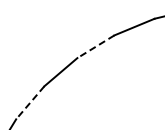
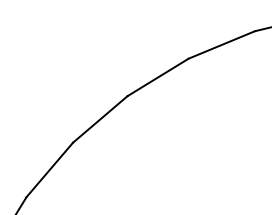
line: (95, 46) -> (157, 76), dashed -> solid
line: (30, 102) -> (50, 169), dashed -> solid

